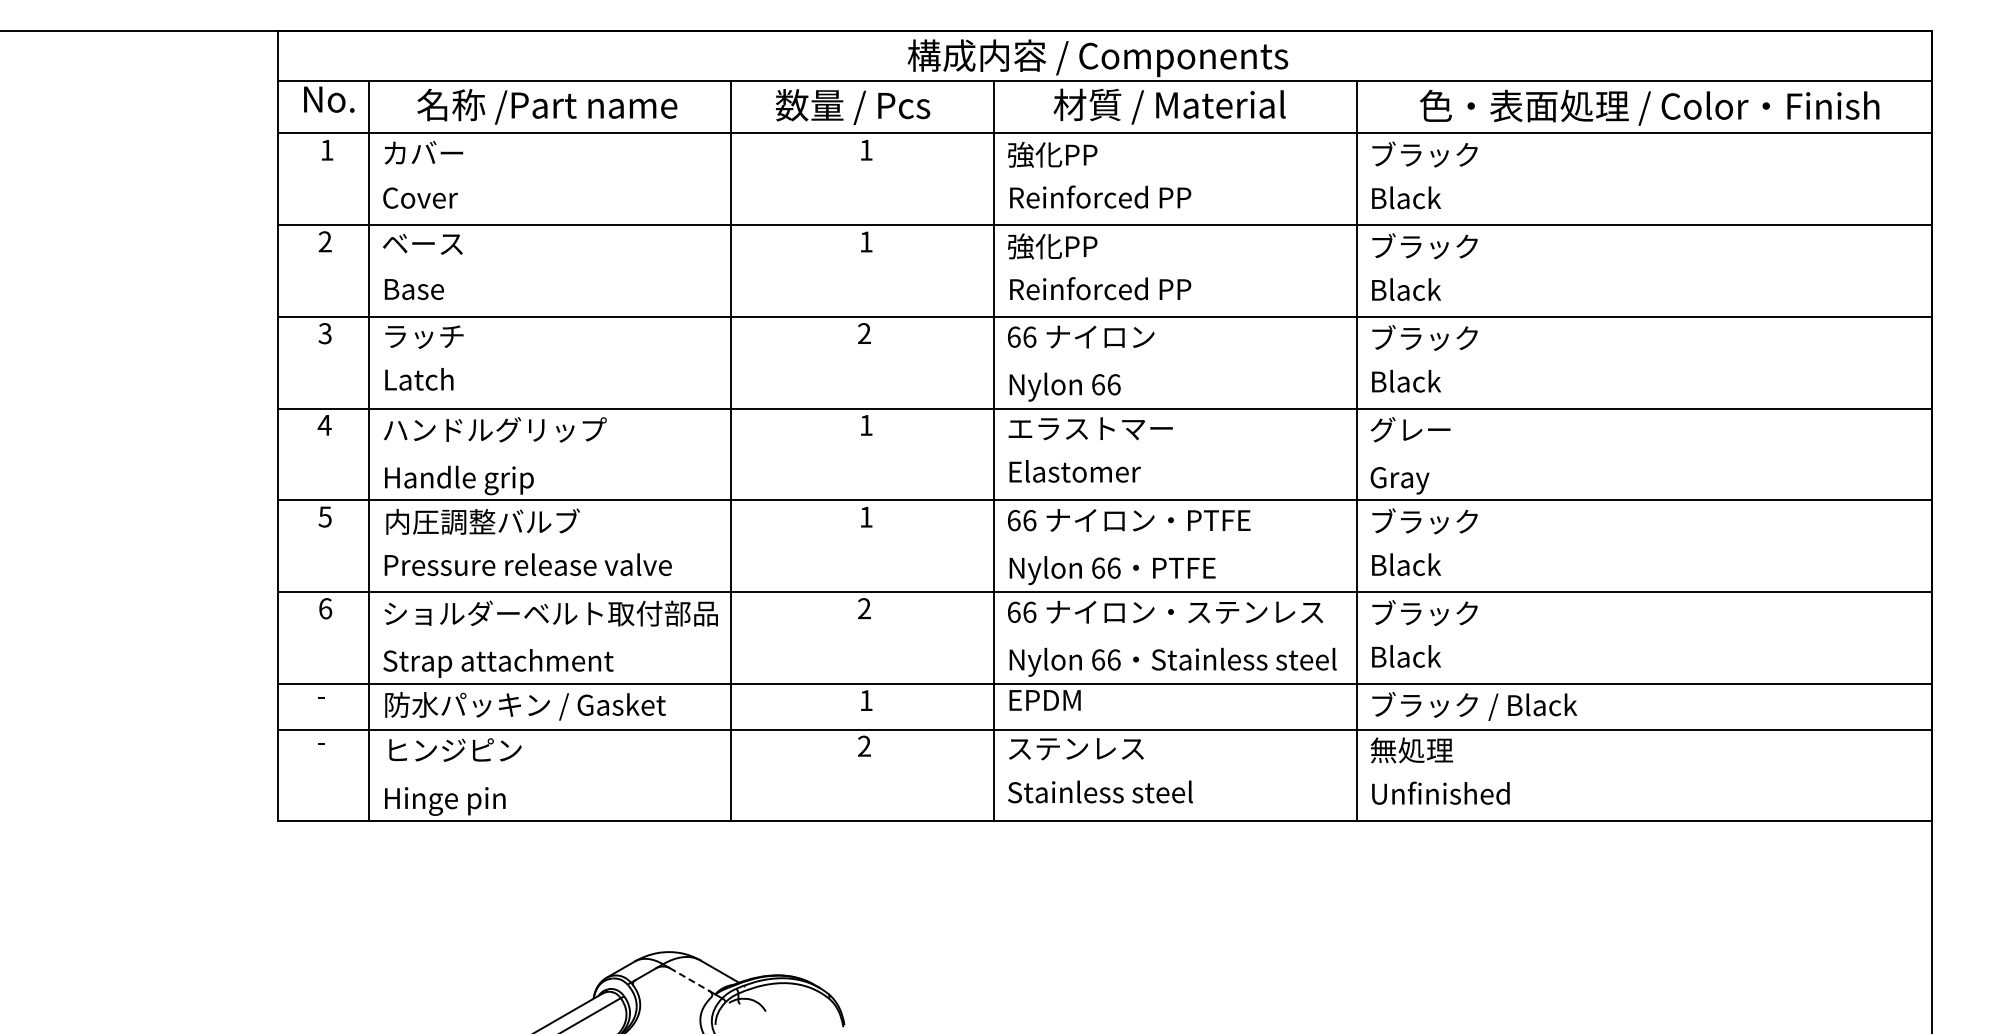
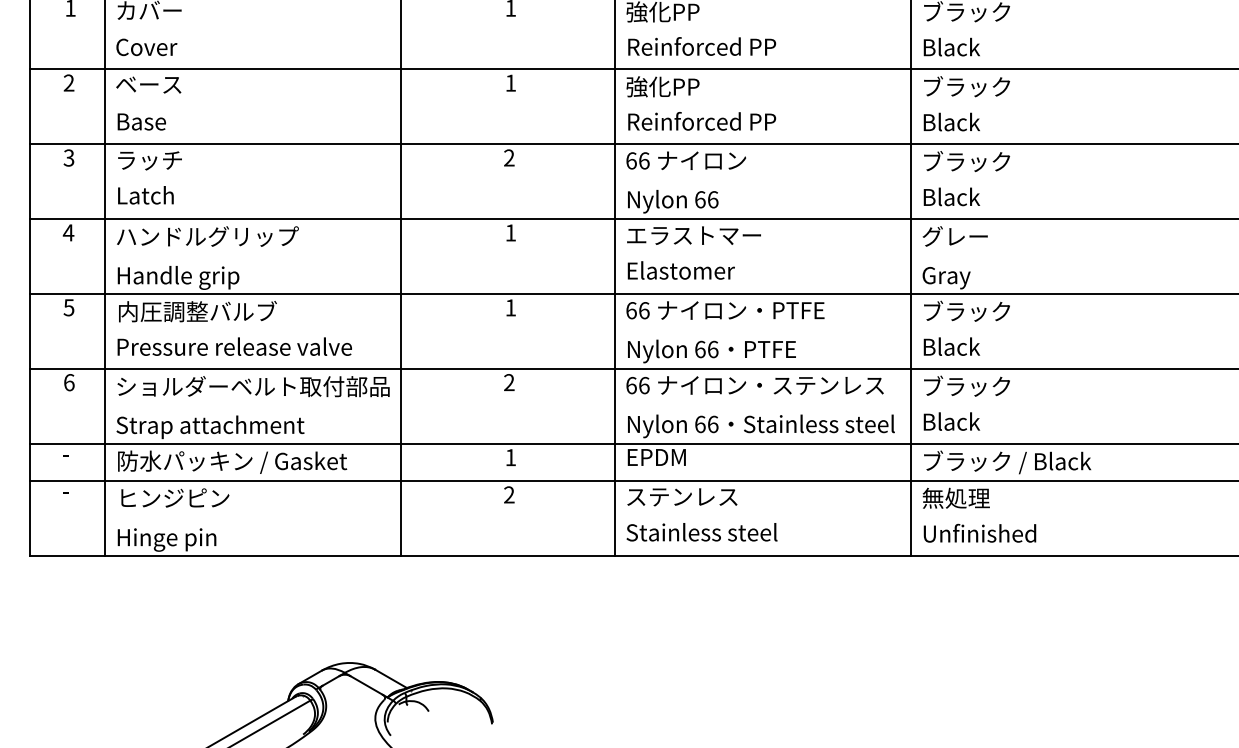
line: (690, 979) -> (367, 685), dashed -> solid

